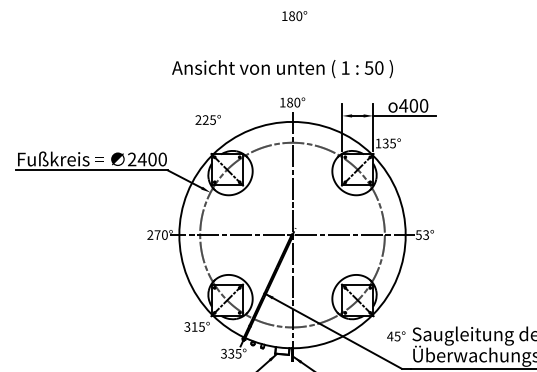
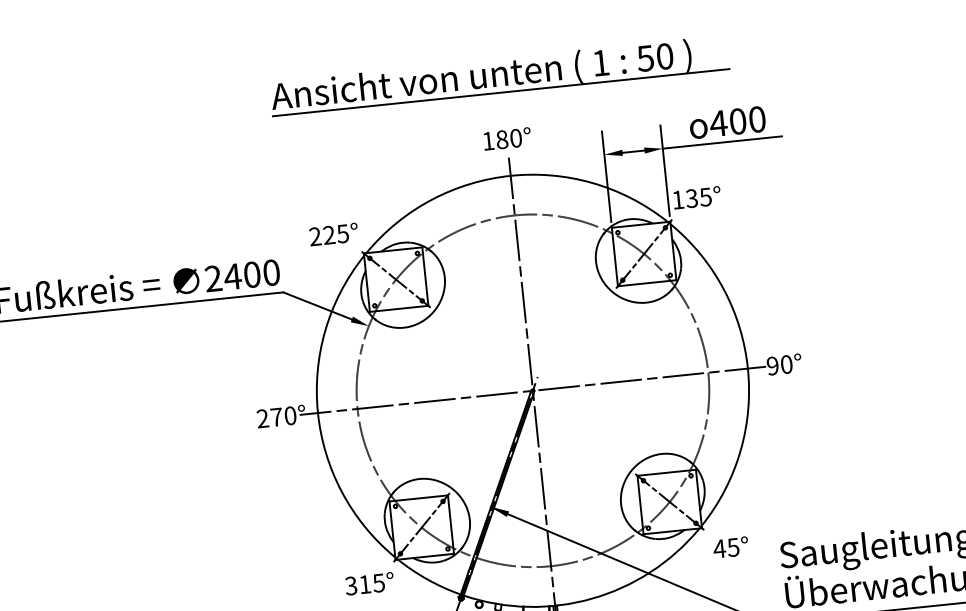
line: (291, 78) -> (500, 93), added
text: (207, 119) -> (332, 233), moved
text: (422, 234) -> (779, 364), 53° -> 90°
text: (396, 336) -> (731, 547), moved

